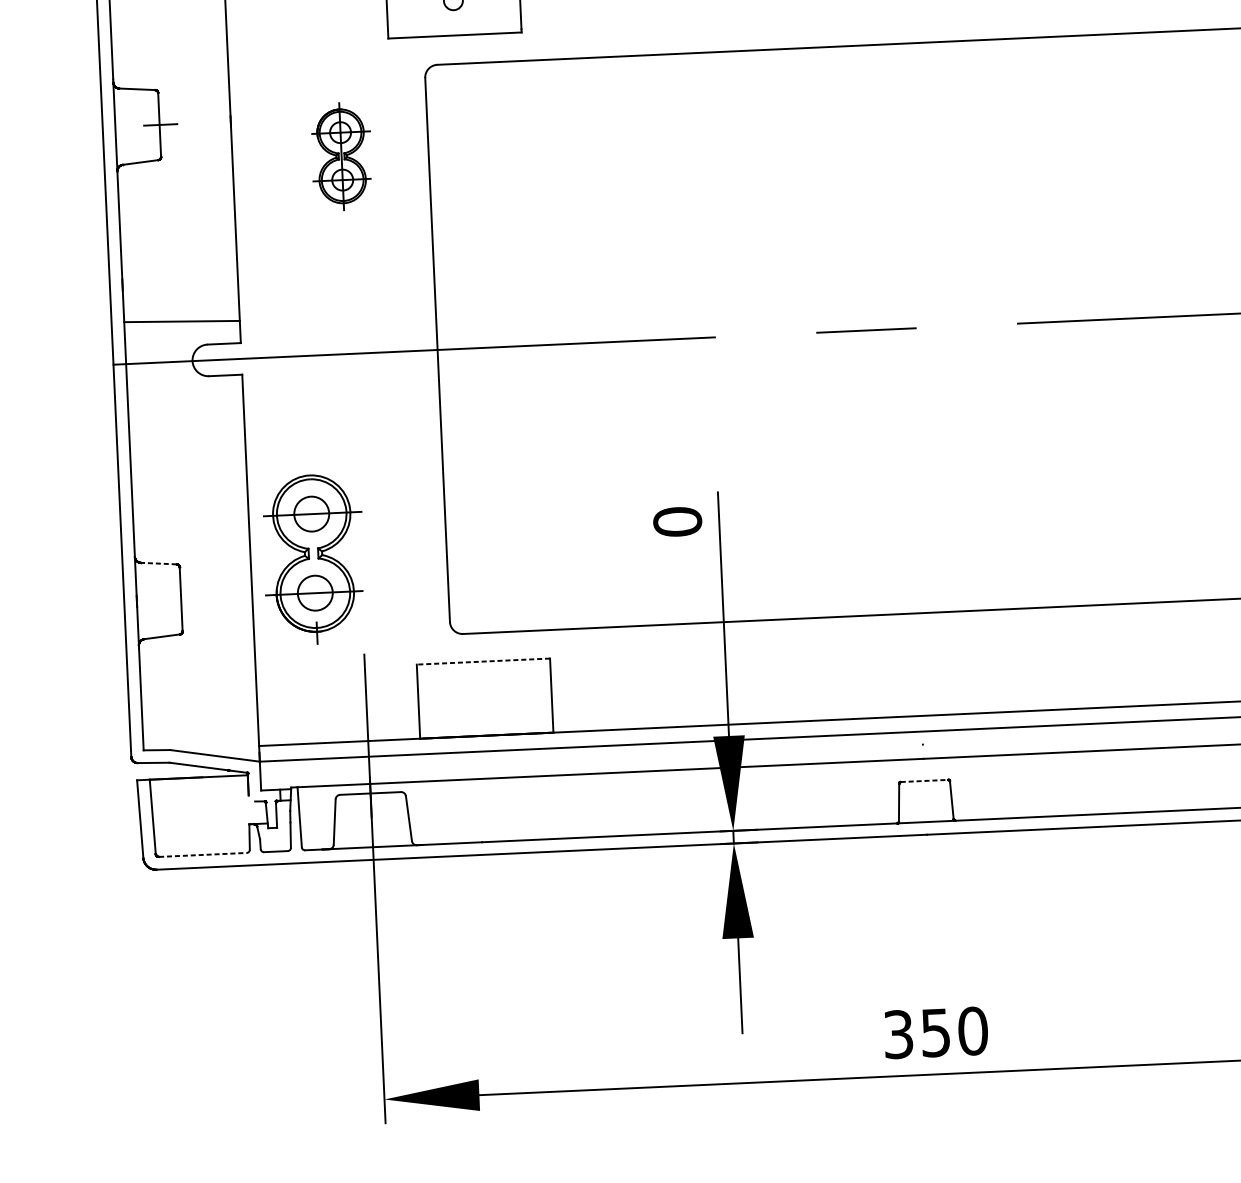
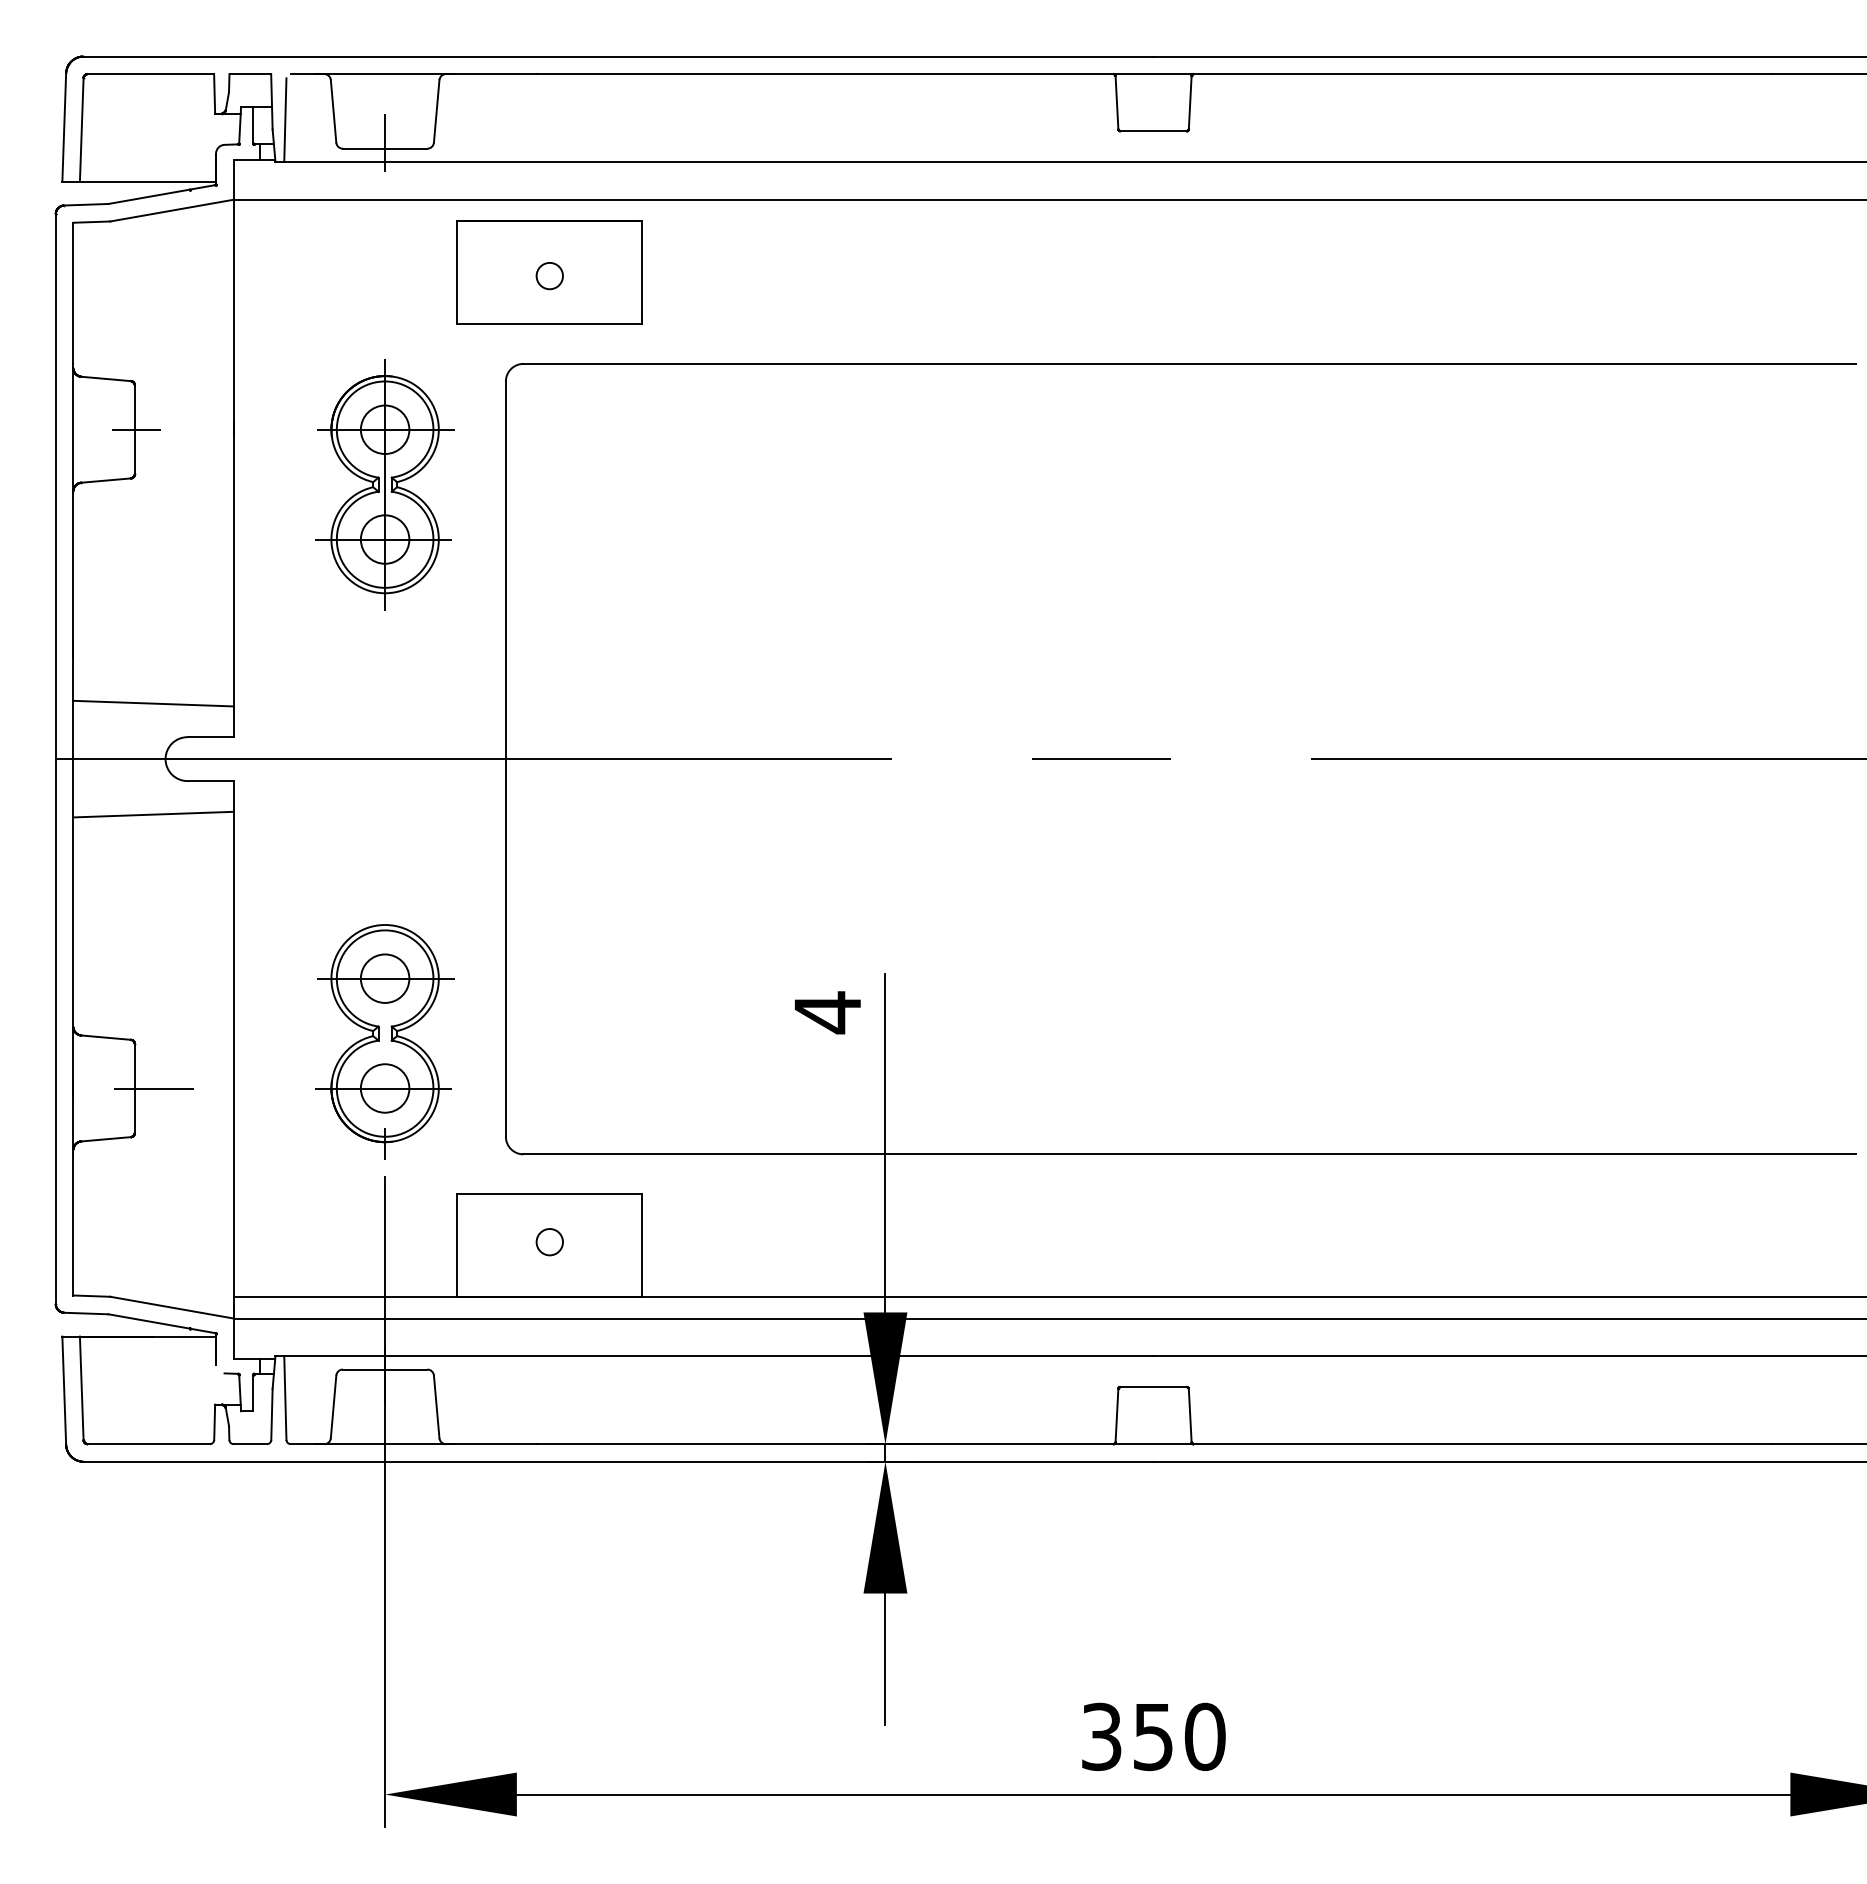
part: (341, 156) -> (384, 484), size x1.67
line: (185, 401) -> (153, 814), added
text: (677, 521) -> (827, 1012), 0 -> 4
part: (313, 559) -> (384, 1041), moved
line: (159, 563) -> (106, 1037), dashed -> solid
line: (194, 598) -> (153, 1088), added
line: (483, 661) -> (549, 1193), dashed -> solid
circle: (484, 696) -> (549, 1242), added
line: (925, 781) -> (1154, 1387), dashed -> solid
line: (202, 855) -> (148, 1444), dashed -> solid

